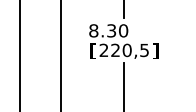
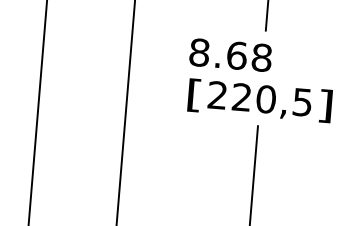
text: (117, 30) -> (249, 55), 8.30 -> 8.68

